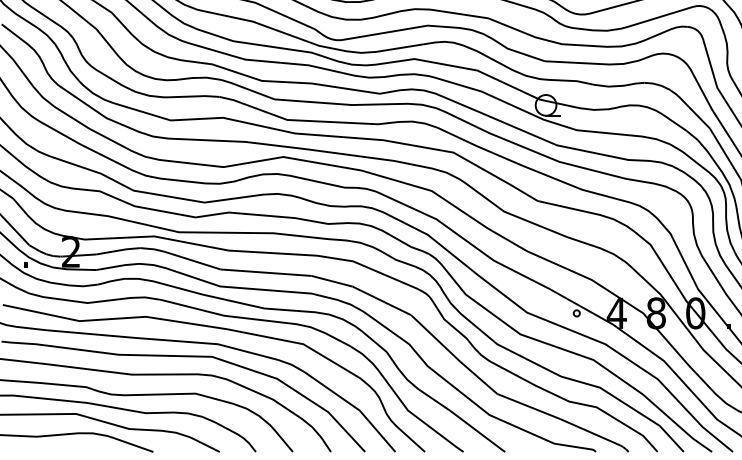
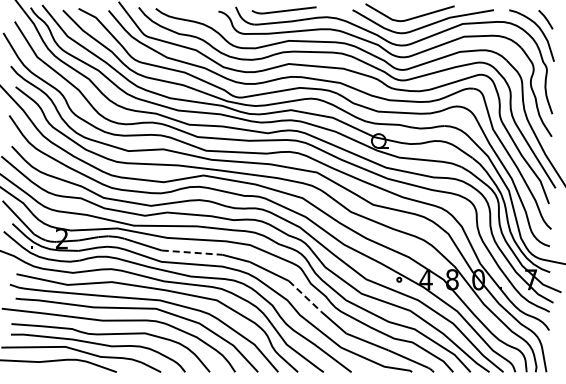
line: (266, 272) -> (192, 252), solid -> dashed
line: (436, 338) -> (305, 296), solid -> dashed

